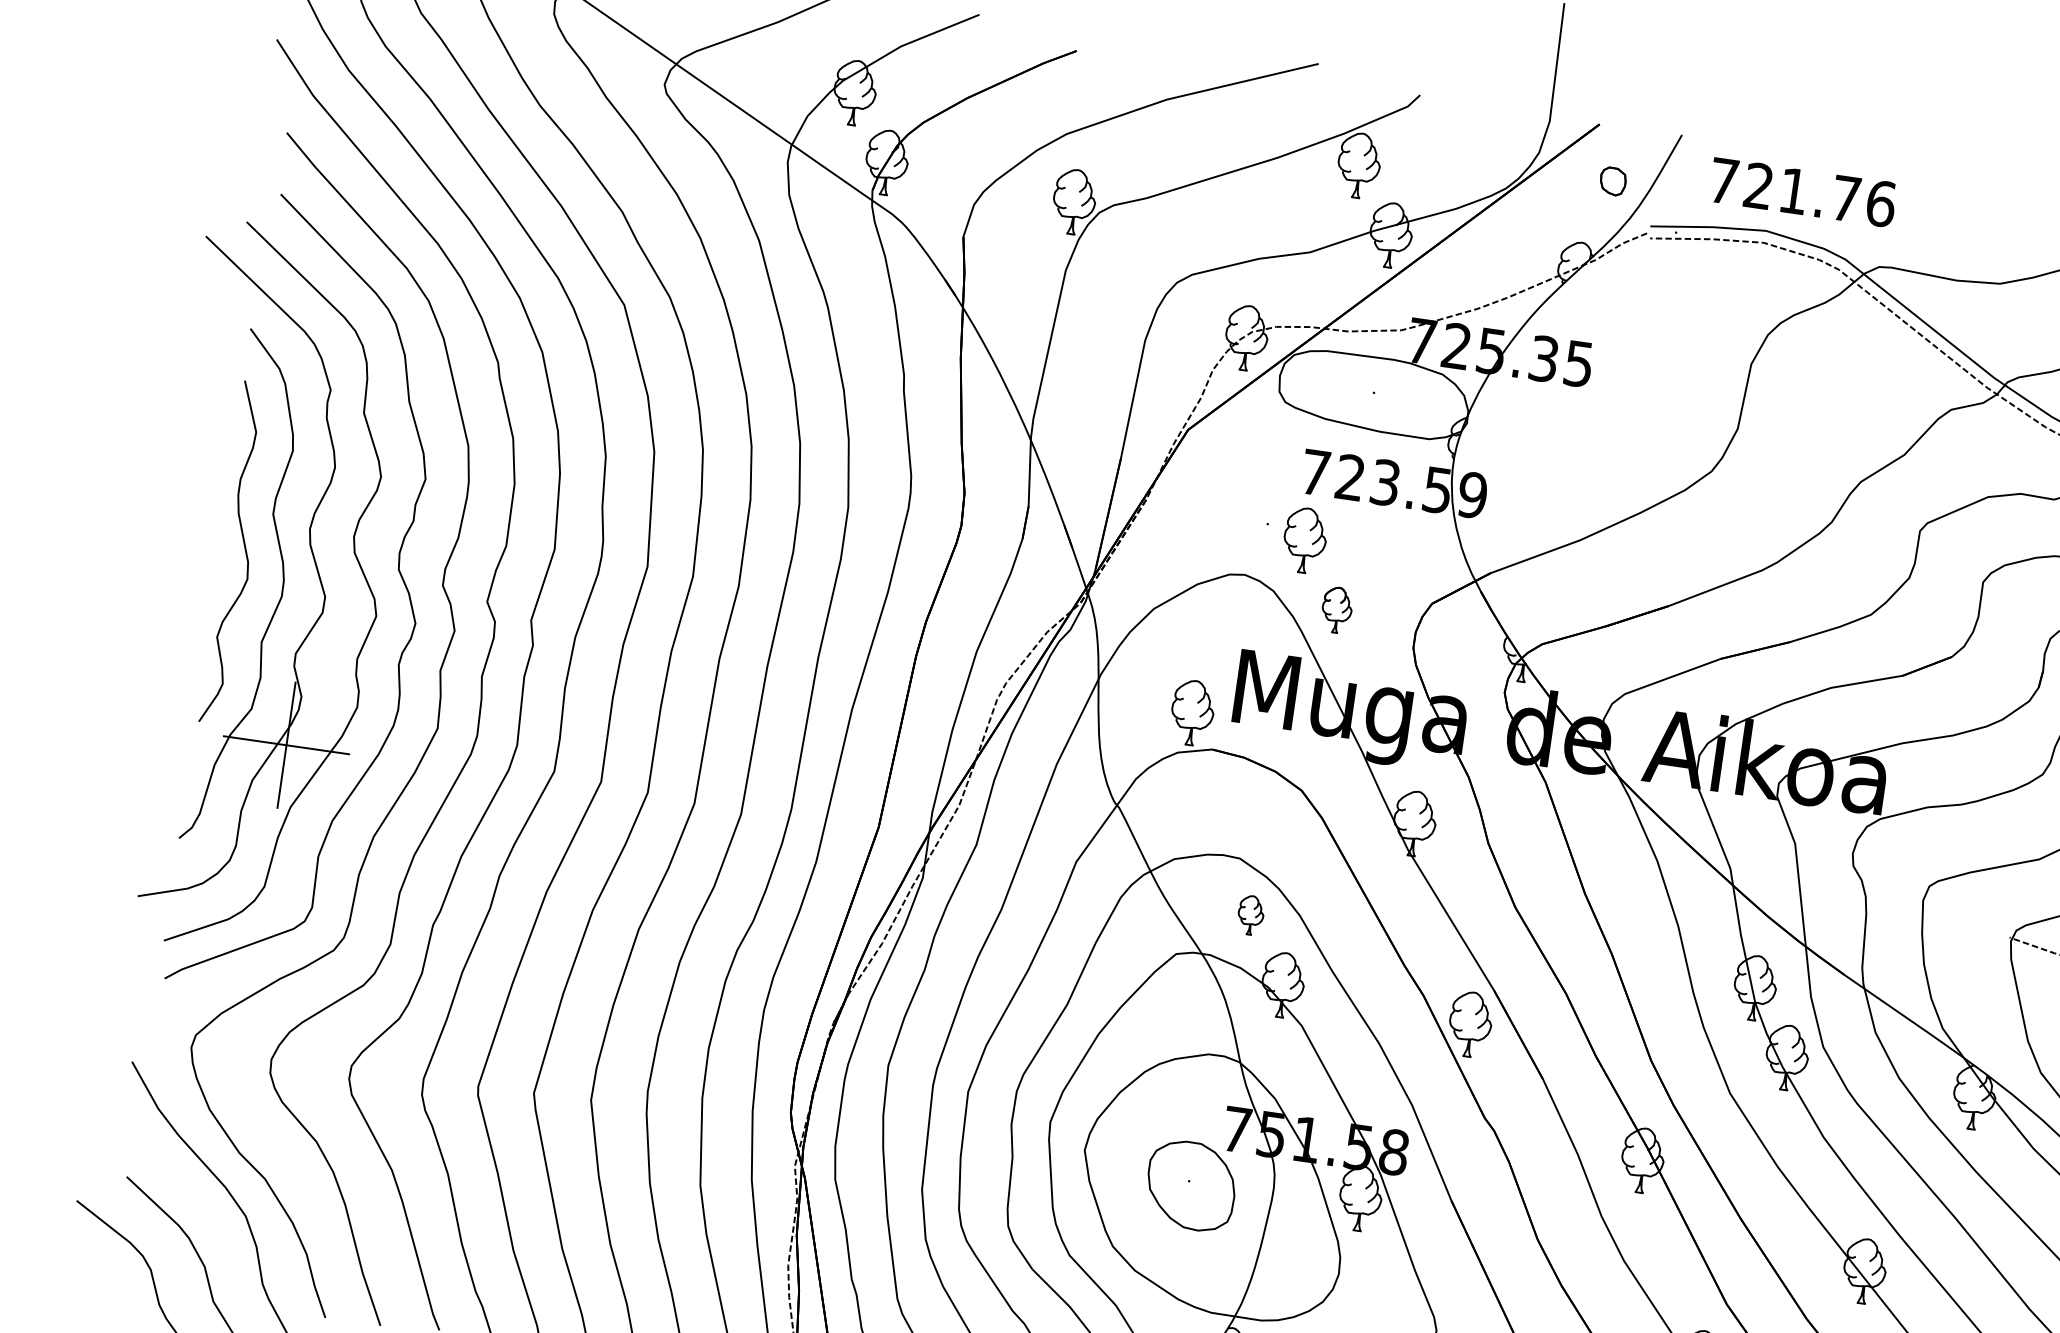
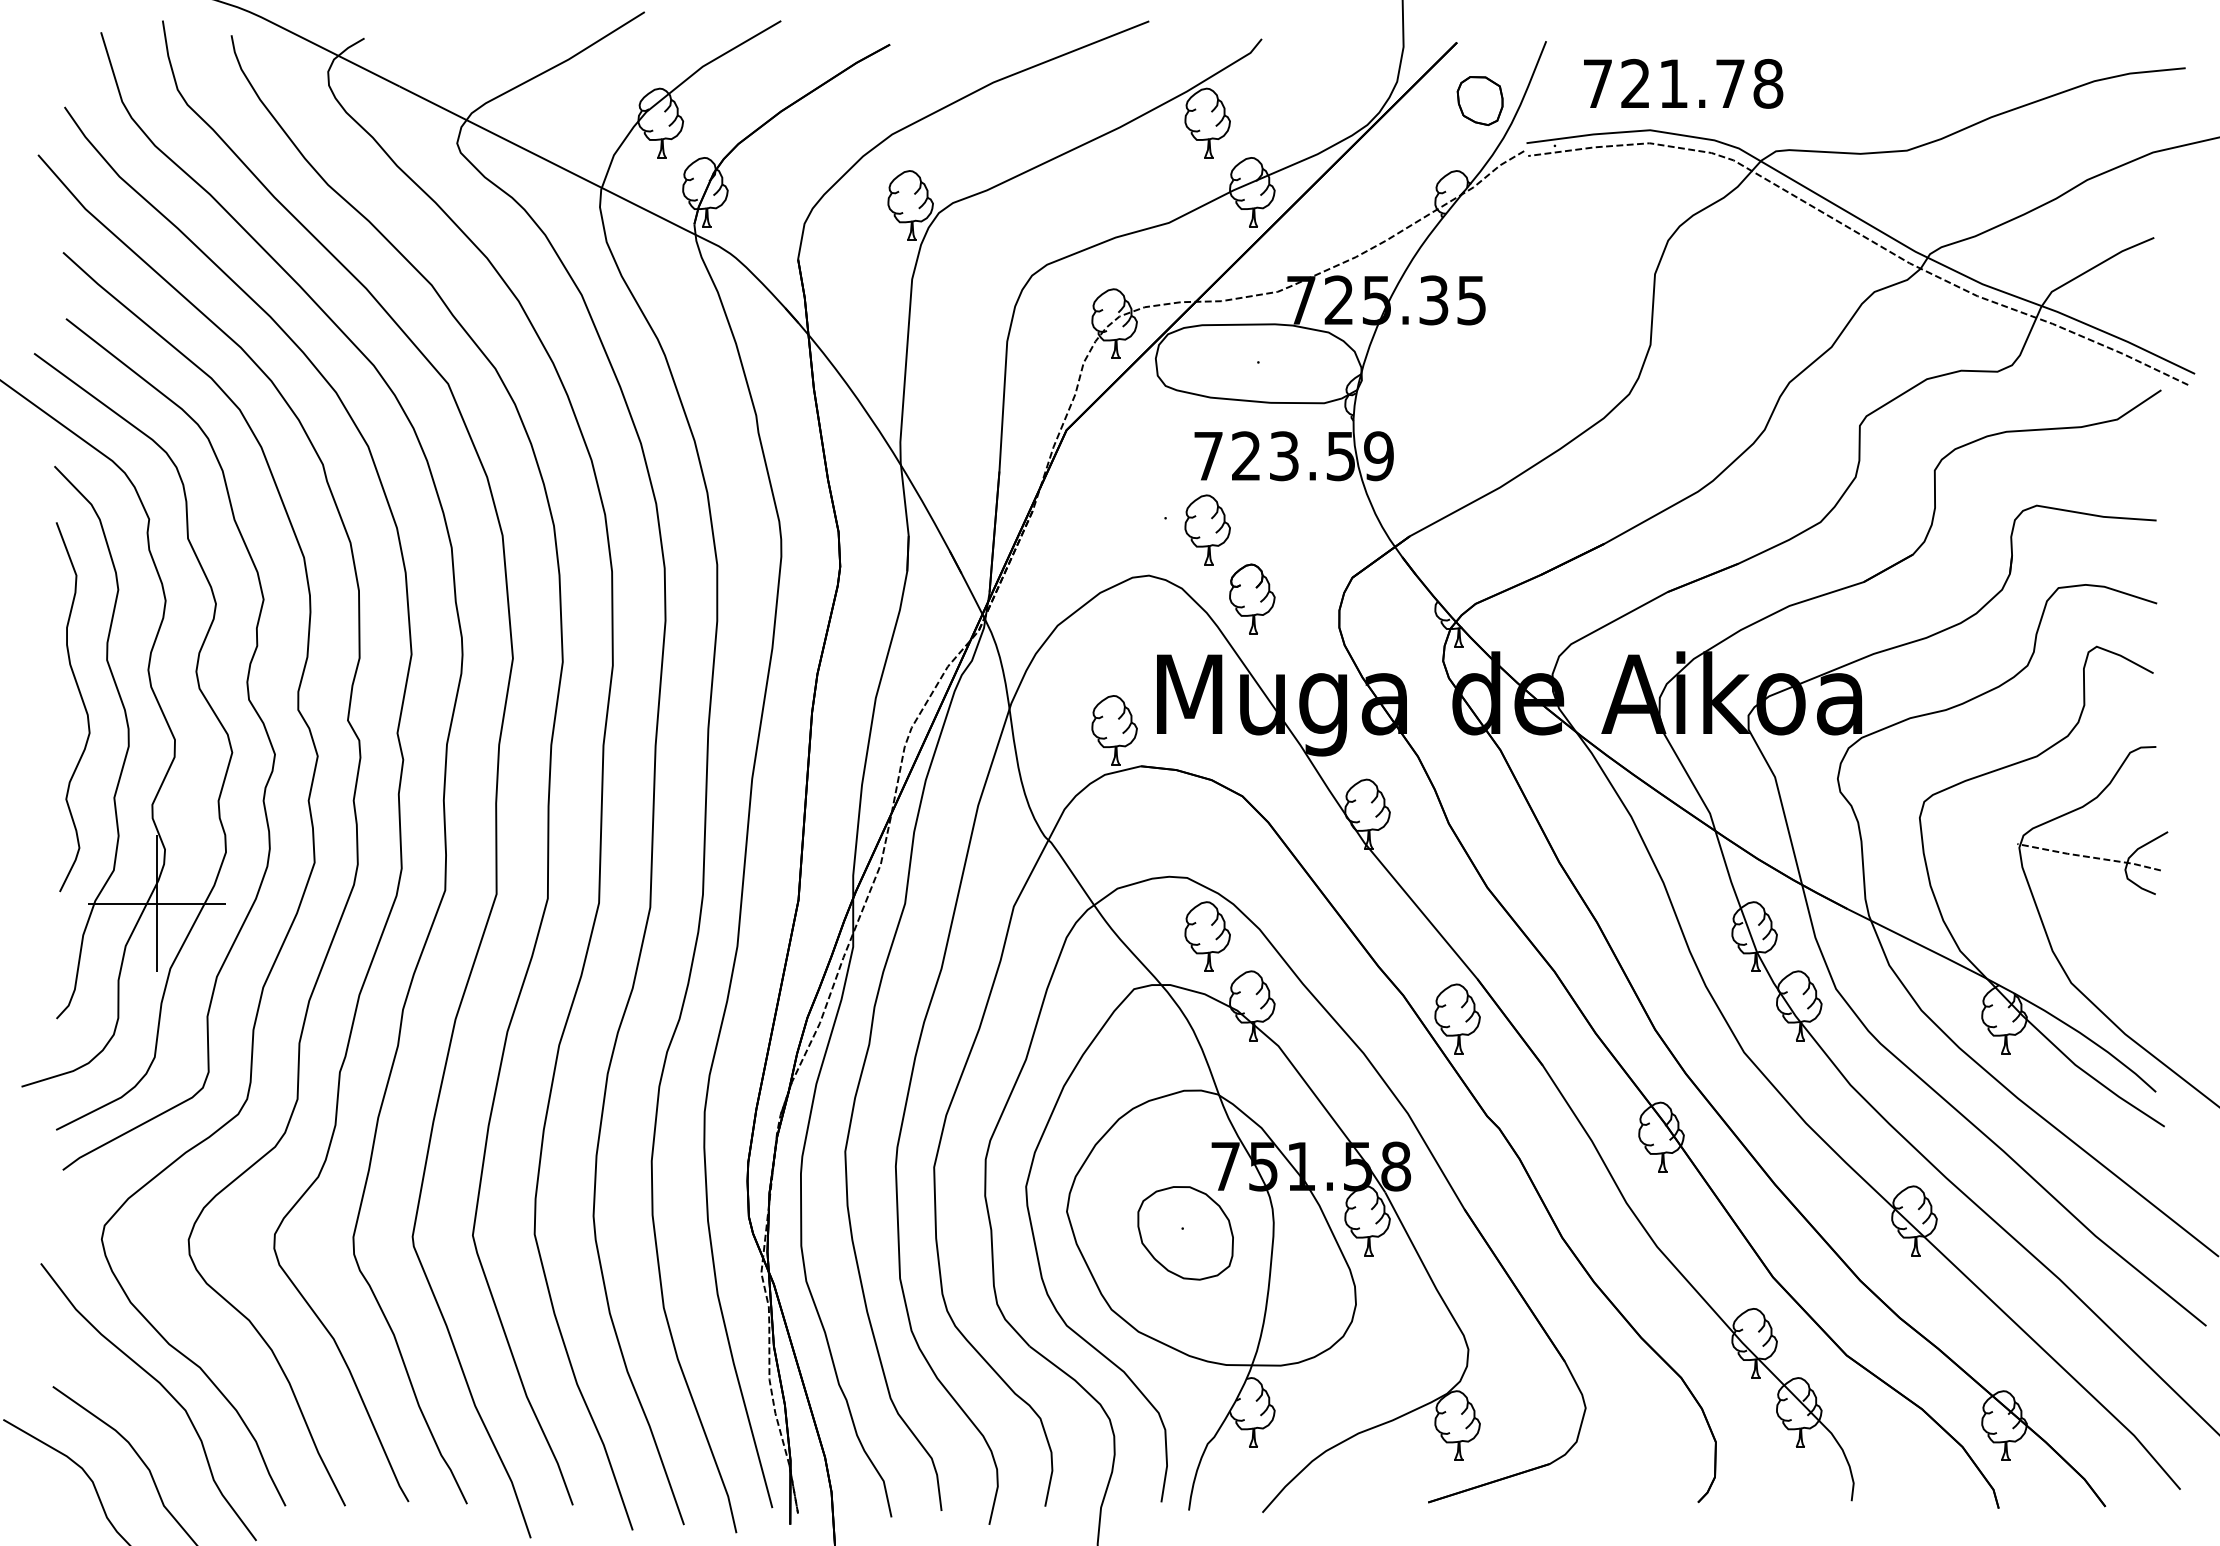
part: (1612, 181) -> (1479, 101), size x1.67
text: (1881, 203) -> (1768, 83), 721.76 -> 721.78
part: (1337, 609) -> (1252, 598), size x1.43
part: (1250, 915) -> (1207, 936), size x1.67

